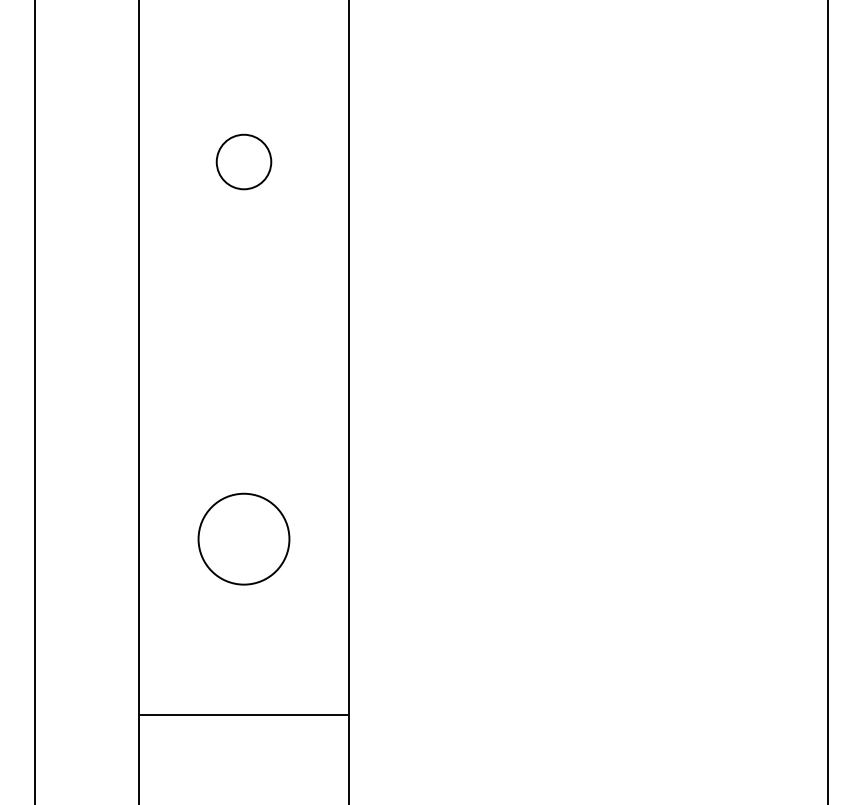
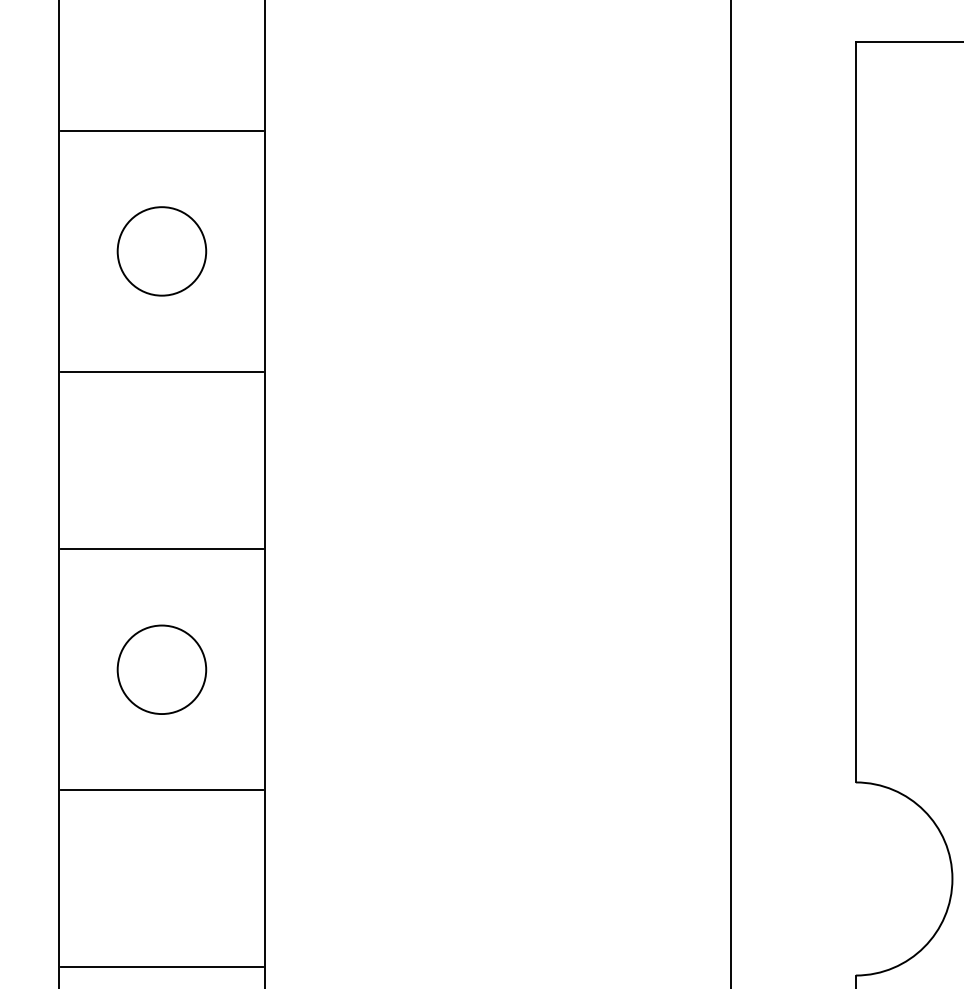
line: (243, 37) -> (161, 130), added
circle: (243, 162) -> (161, 251), size x1.67
line: (243, 286) -> (161, 372), added
line: (243, 468) -> (161, 549), added
circle: (243, 538) -> (161, 669), moved

